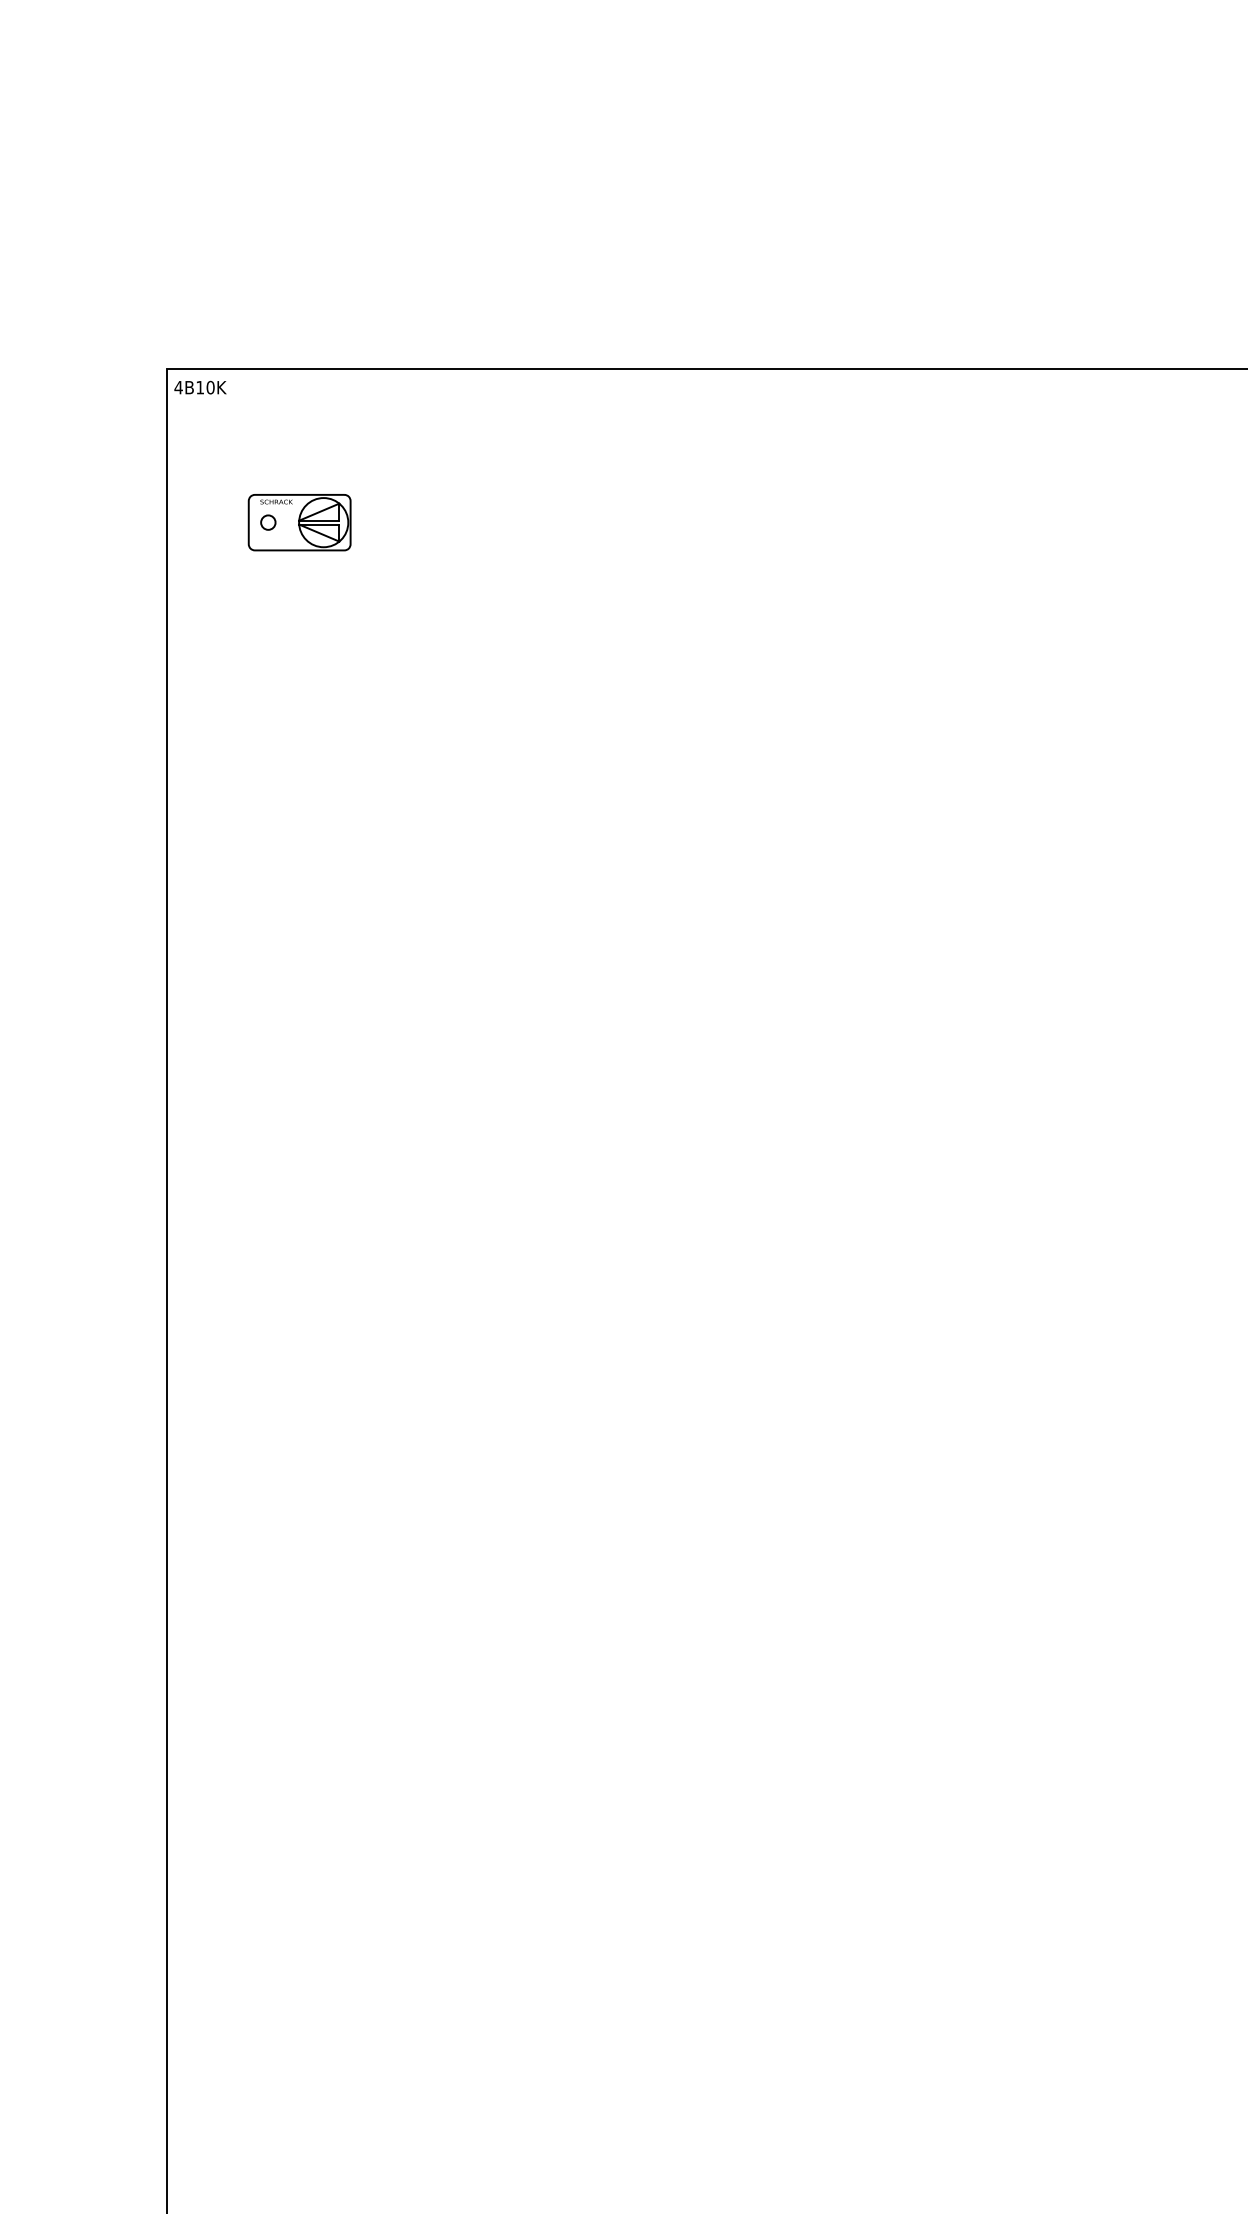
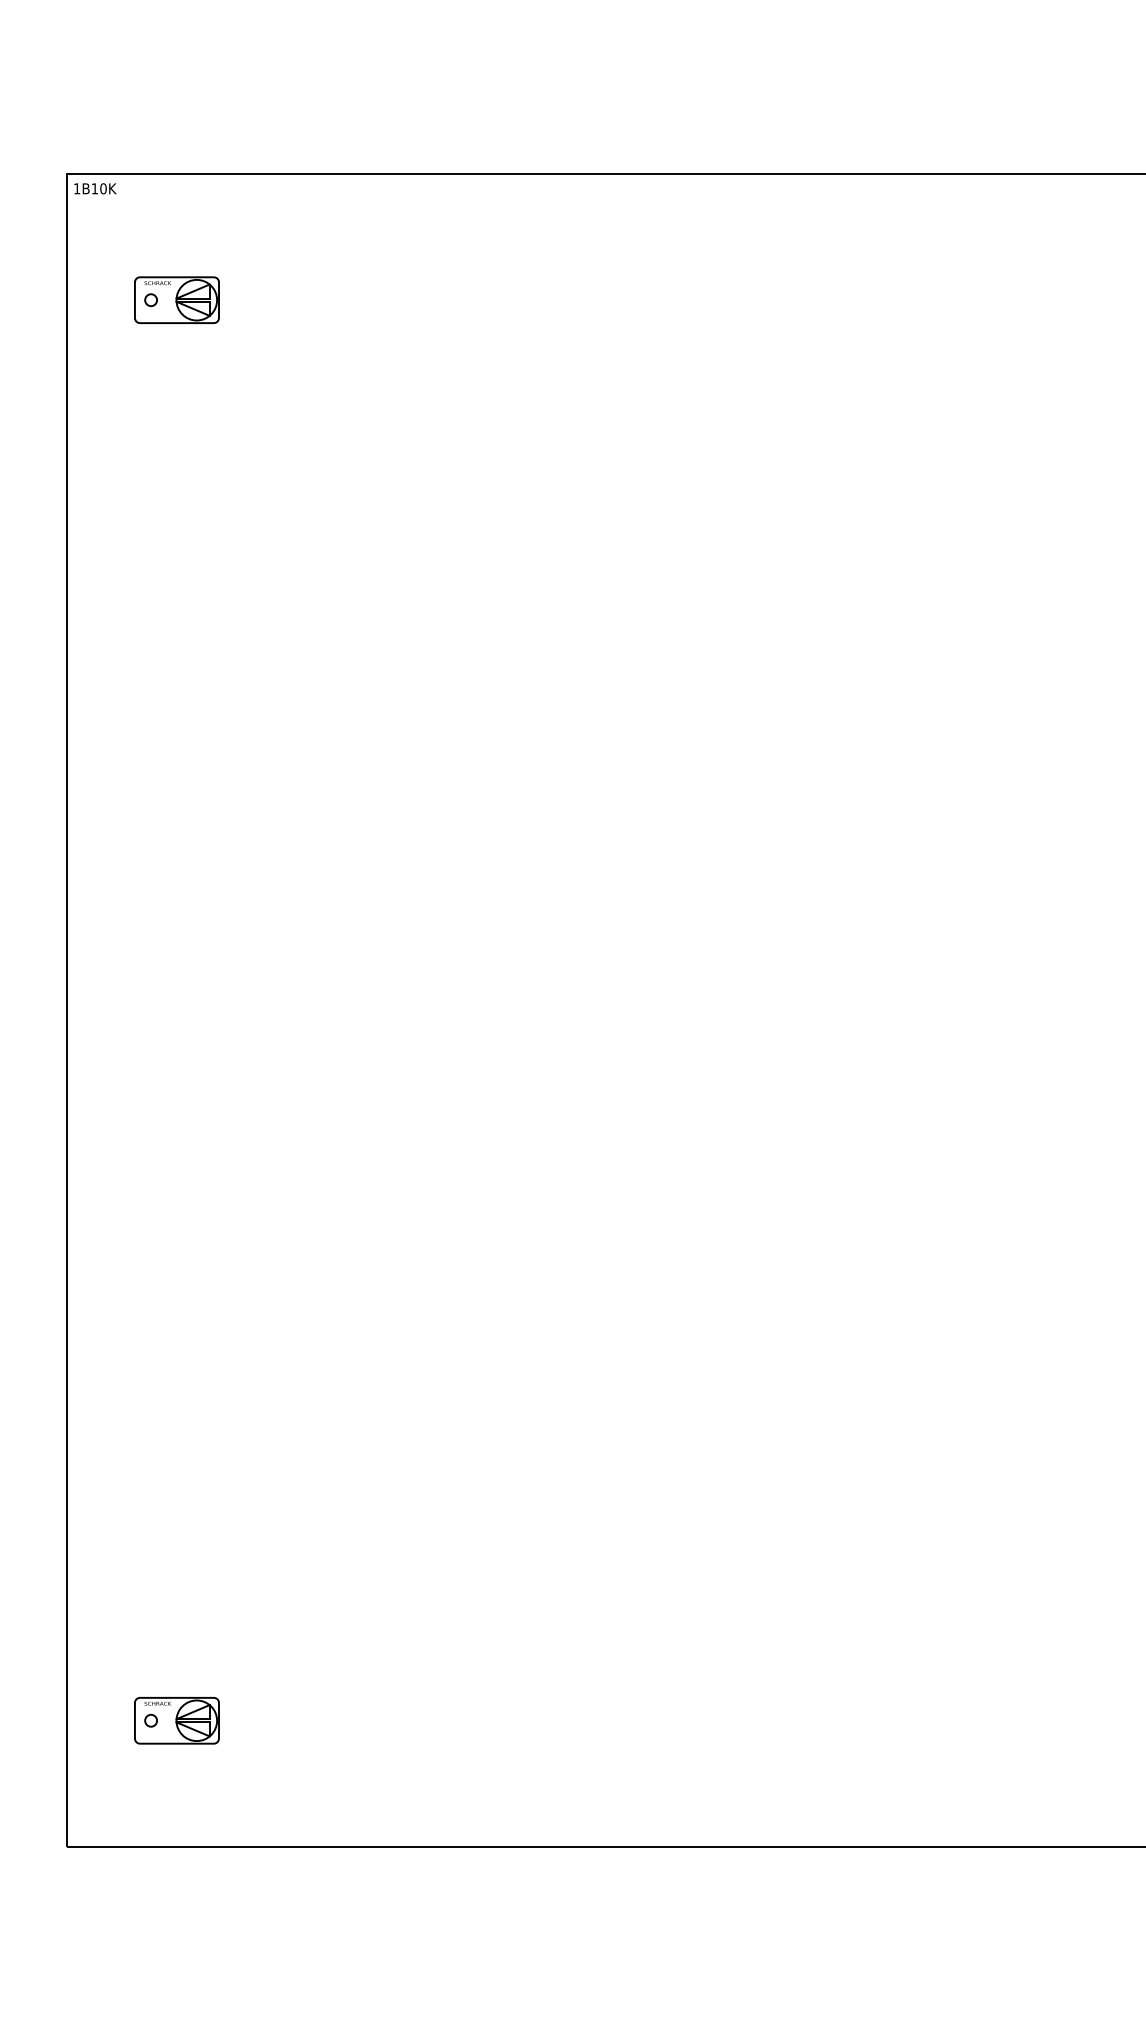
text: (177, 387) -> (76, 188), 4B10K -> 1B10K

